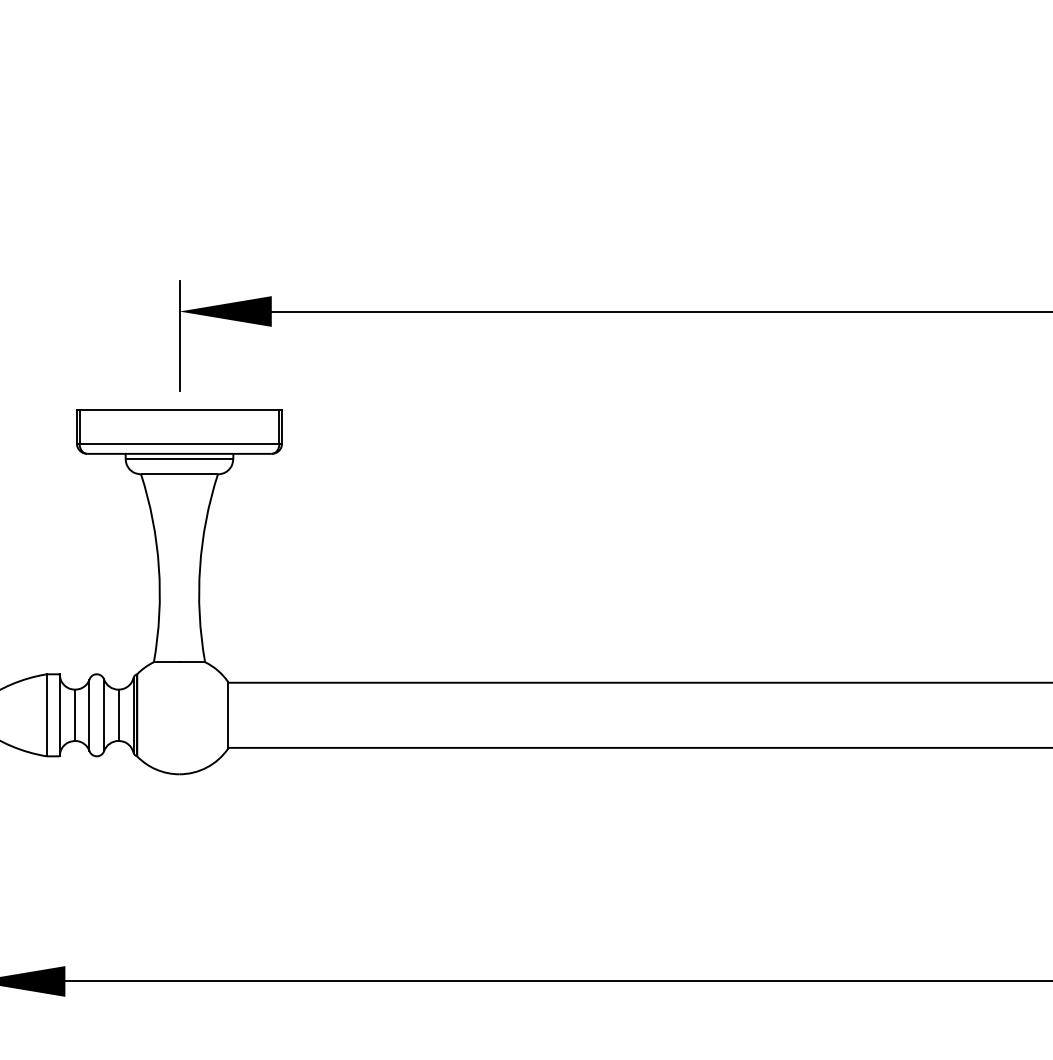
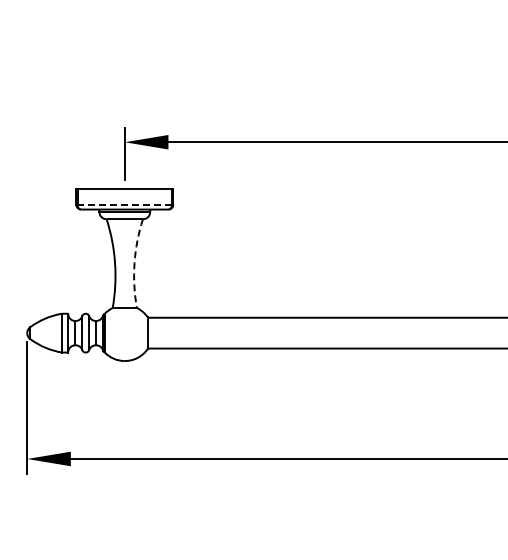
line: (178, 443) -> (124, 204), solid -> dashed
arc: (199, 567) -> (134, 263), solid -> dashed

